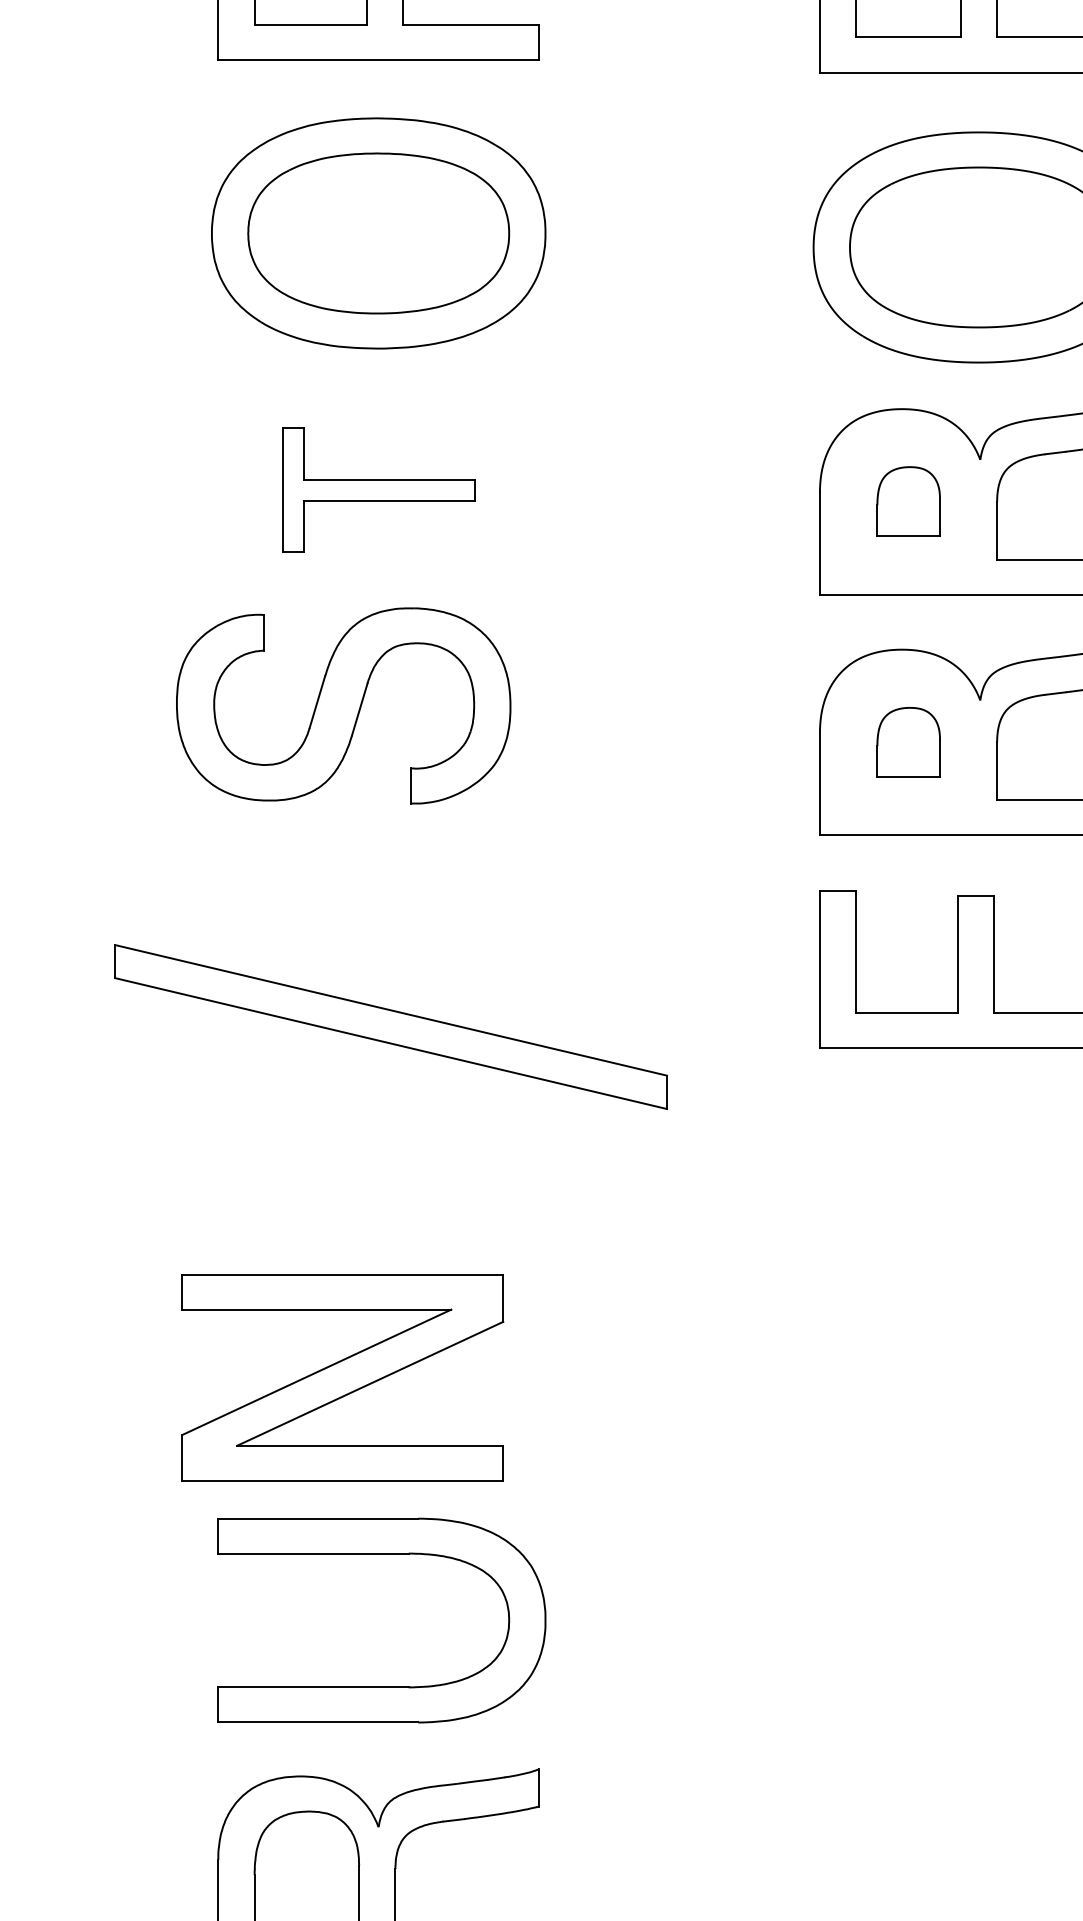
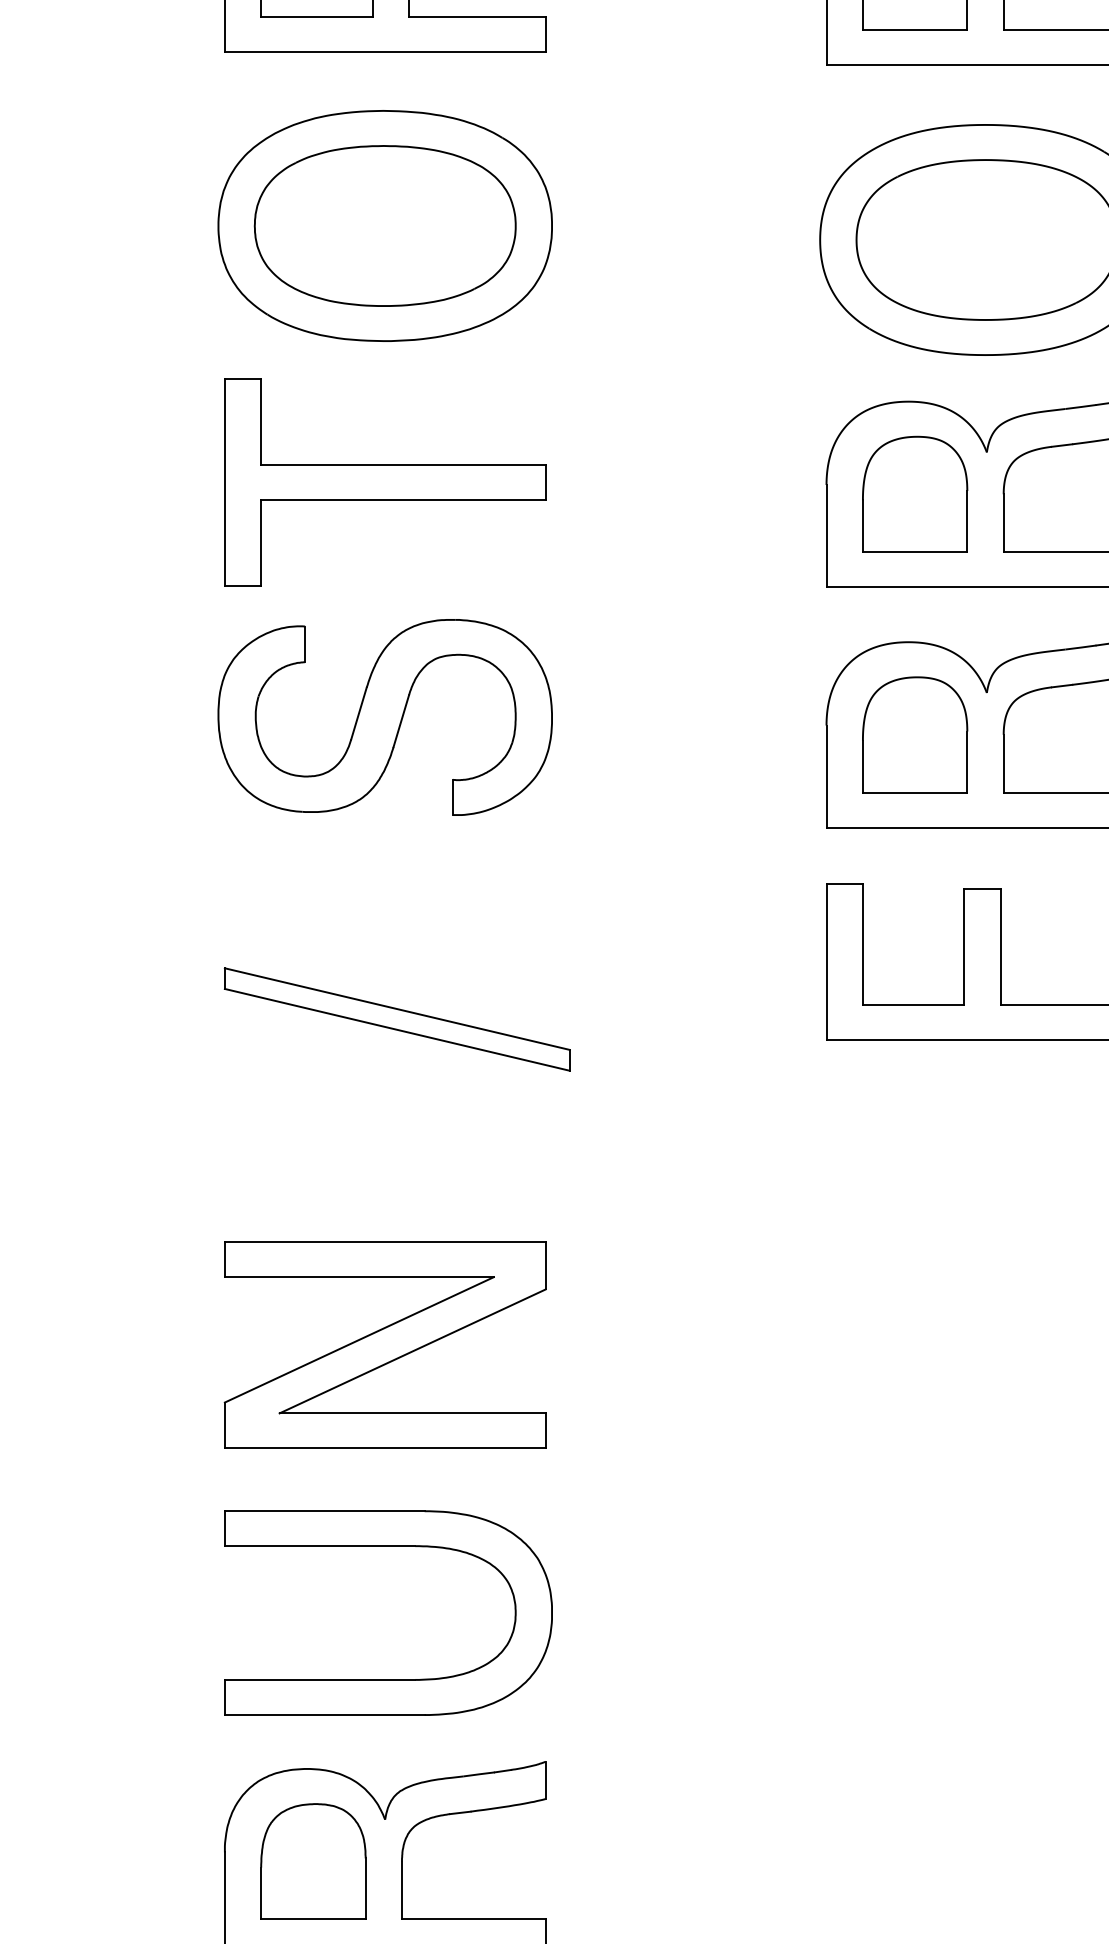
part: (378, 489) -> (385, 482), size x1.67
part: (908, 500) -> (915, 493), size x1.67
part: (342, 705) -> (384, 717), moved
part: (908, 741) -> (915, 734), size x1.67
part: (389, 1026) -> (396, 1019), size x0.62
part: (341, 1376) -> (384, 1344), moved

